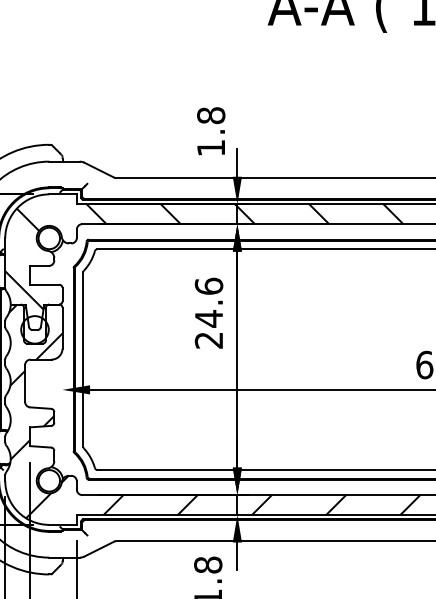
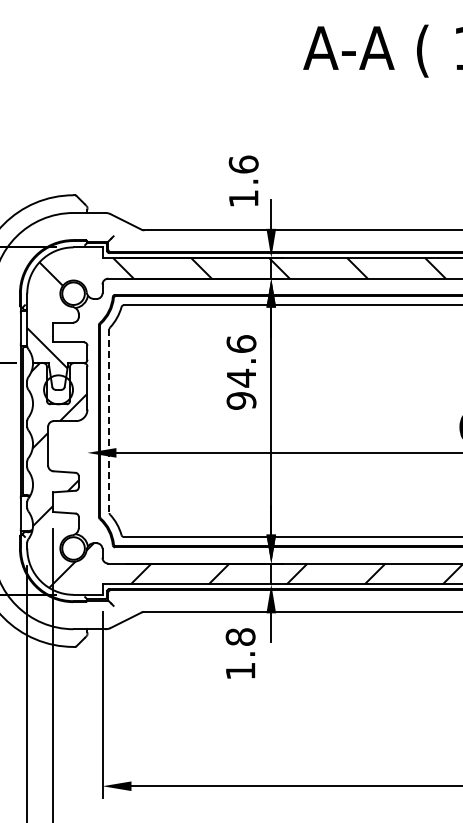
text: (210, 115) -> (243, 164), 1.8 -> 1.6
text: (209, 340) -> (241, 400), 24.6 -> 94.6
line: (83, 360) -> (109, 421), solid -> dashed

